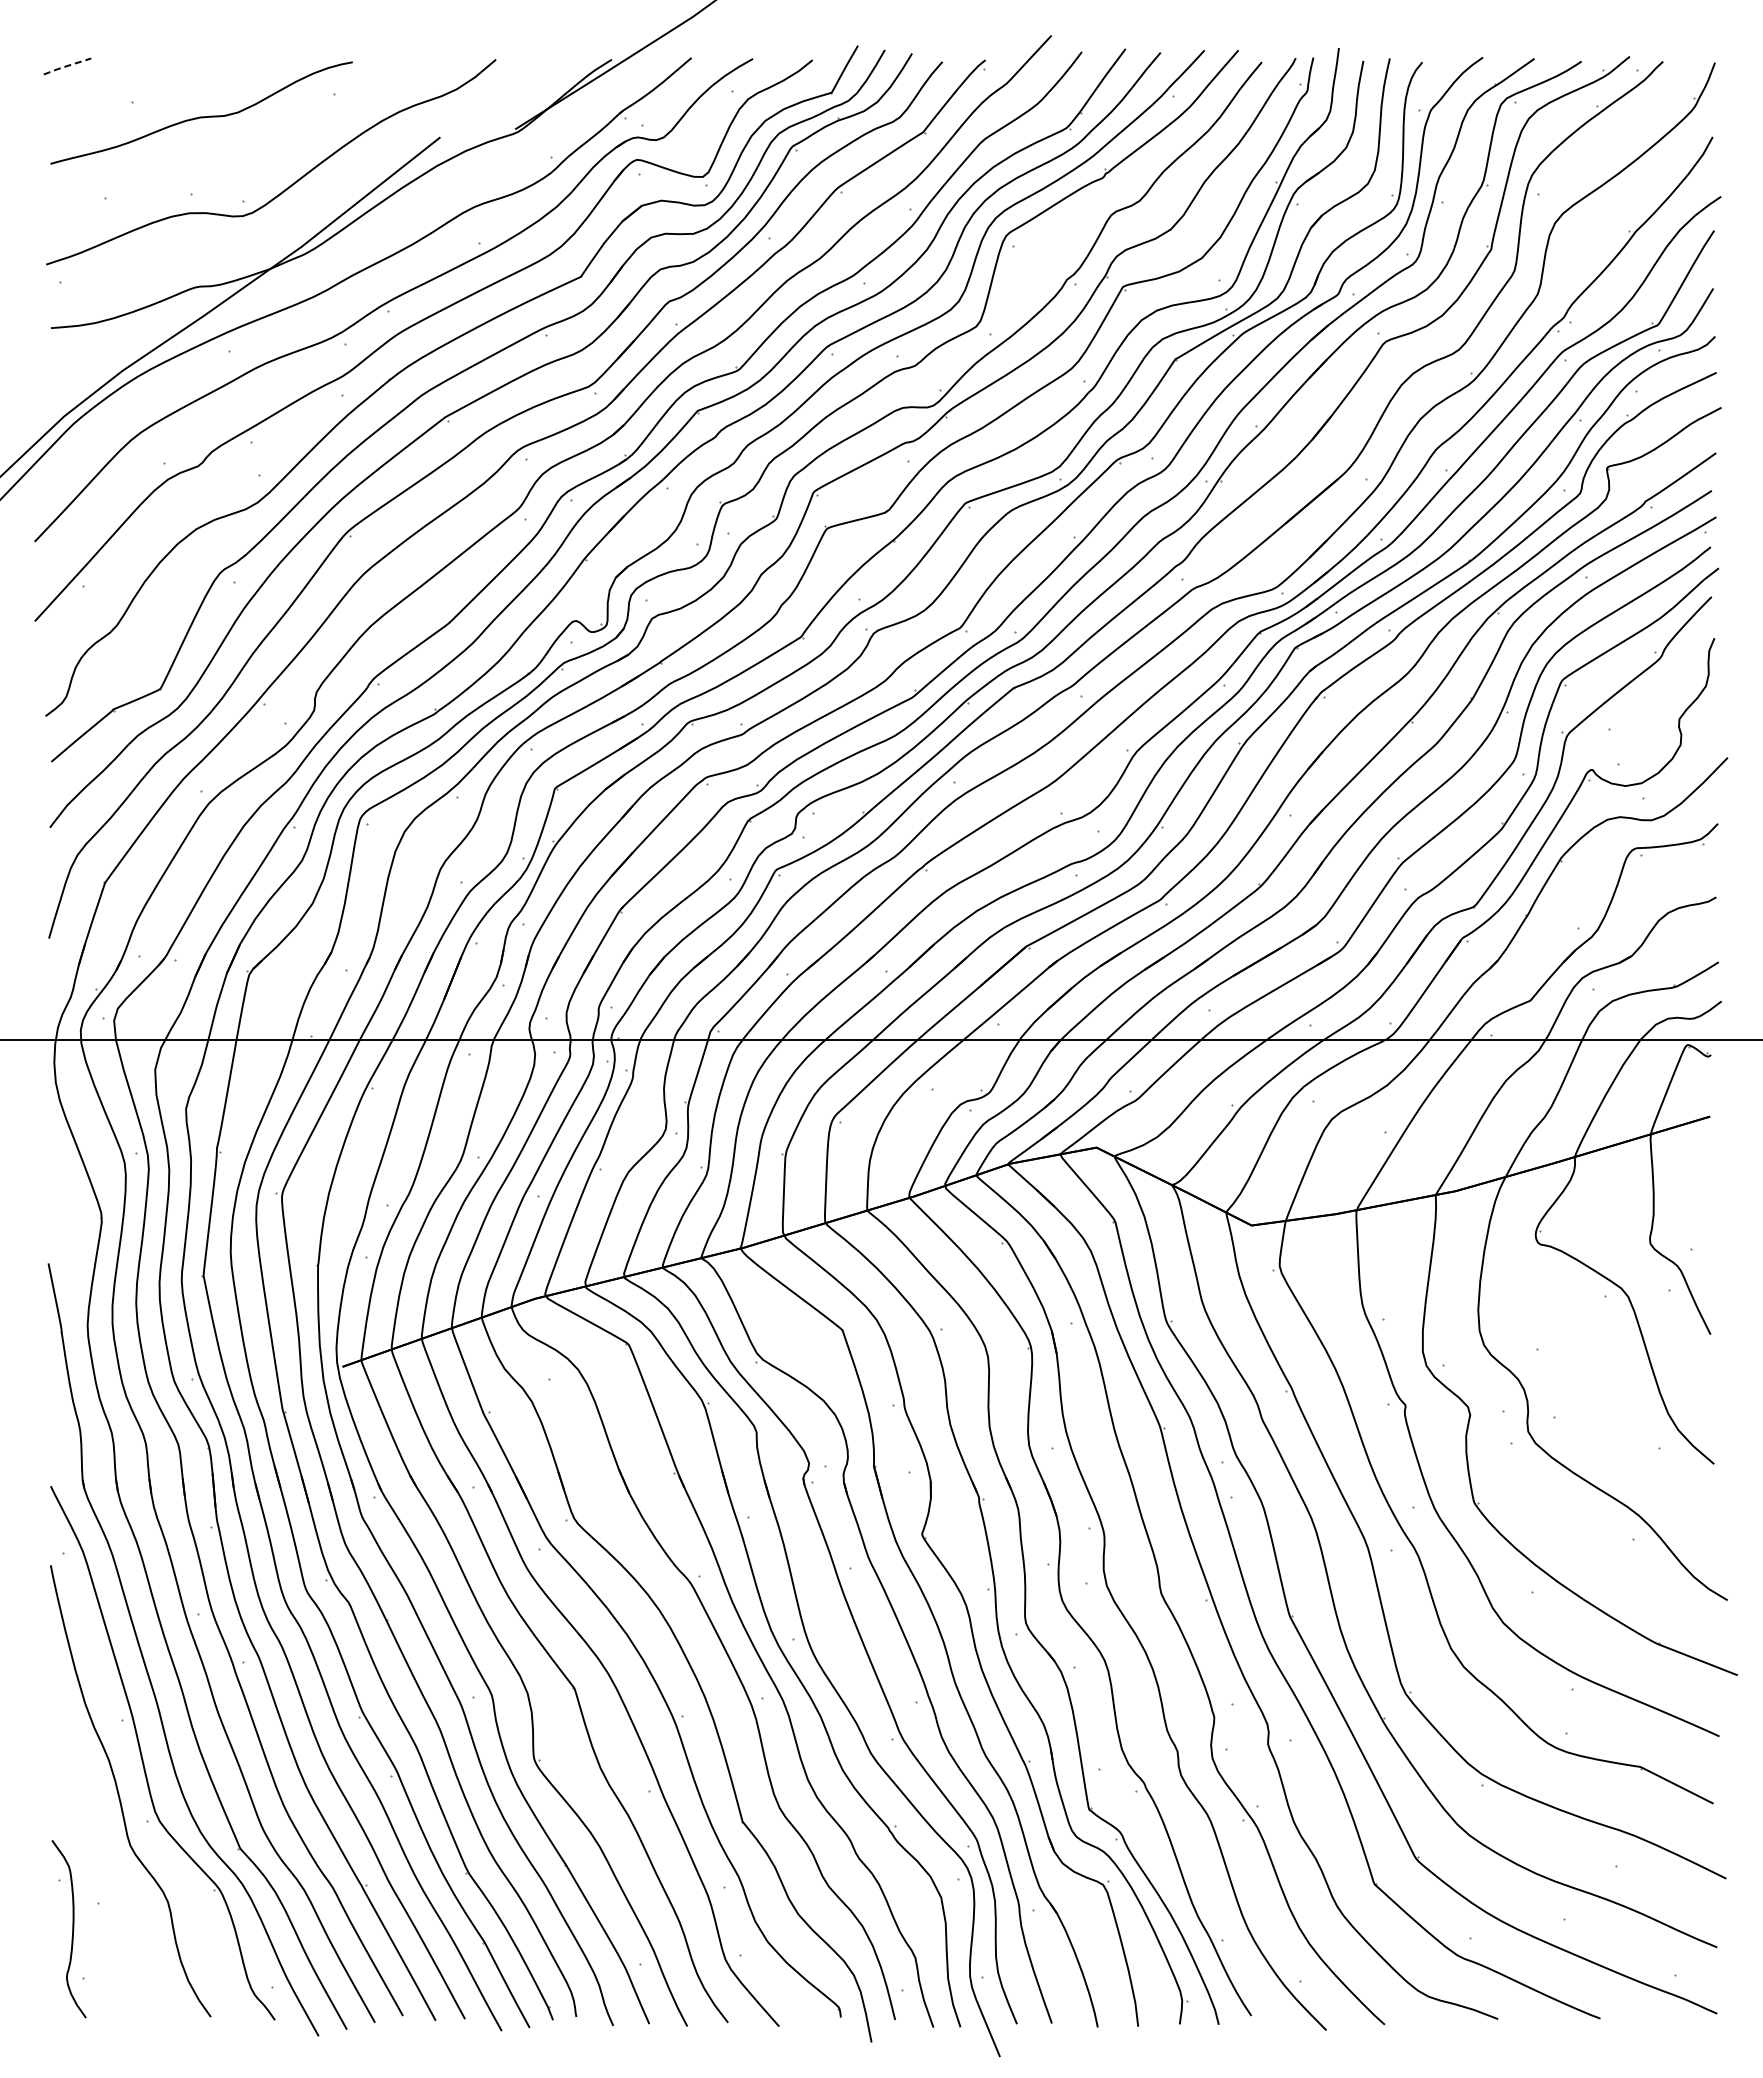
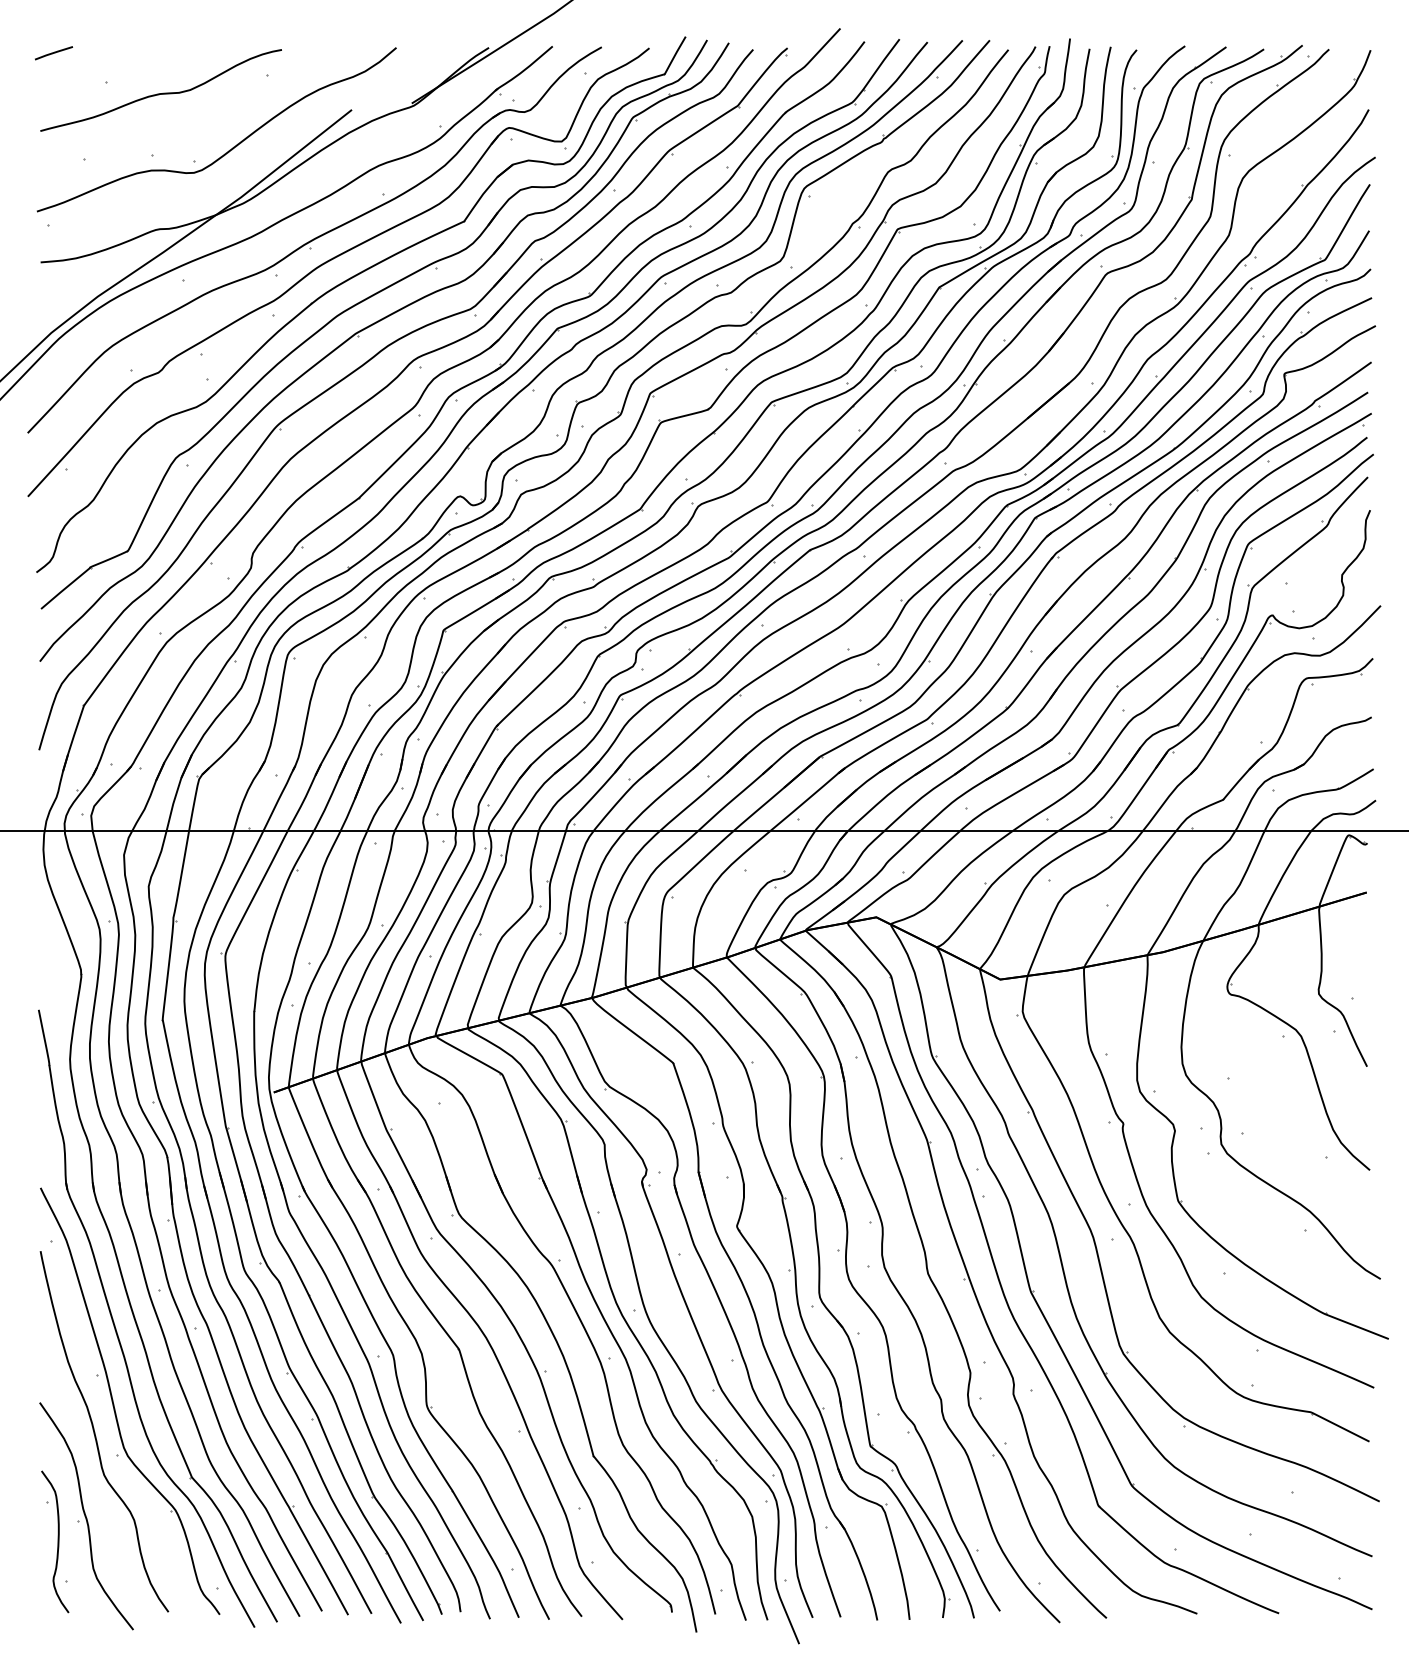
line: (66, 66) -> (53, 53), dashed -> solid
curve: (107, 1896) -> (85, 1515), added

